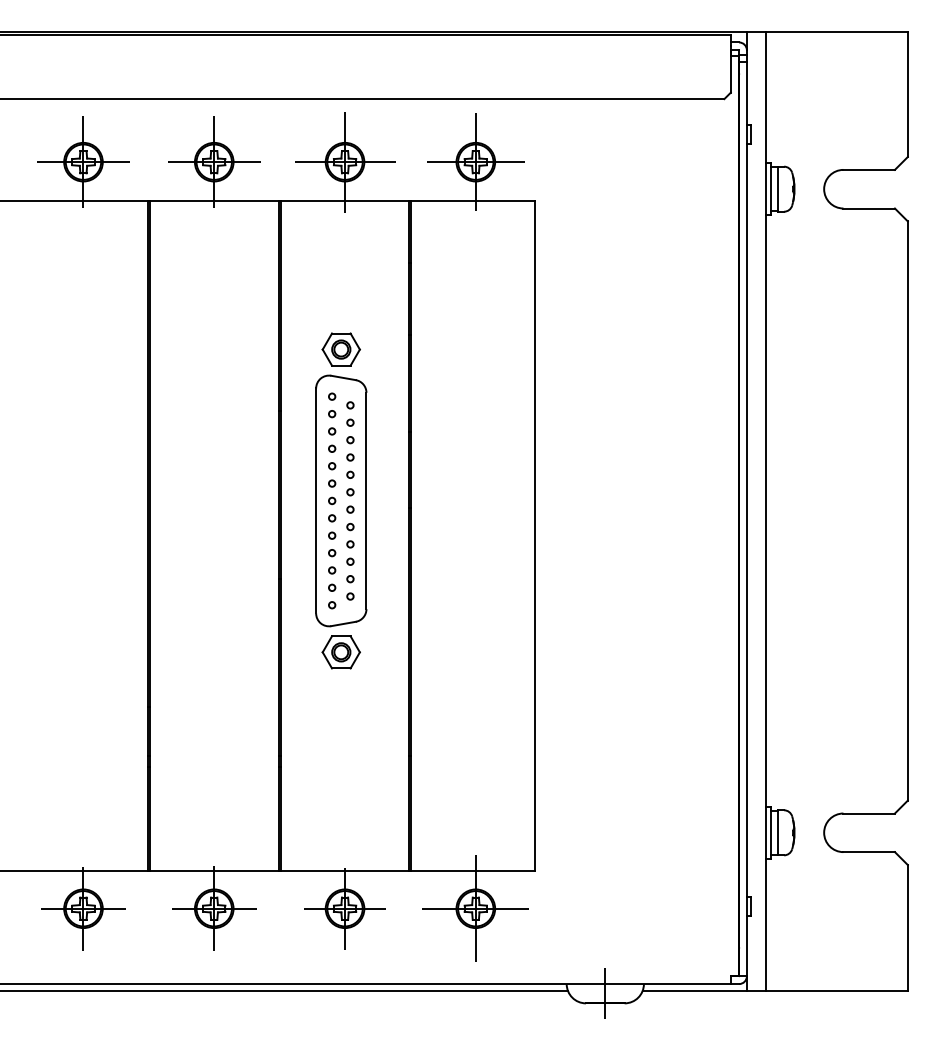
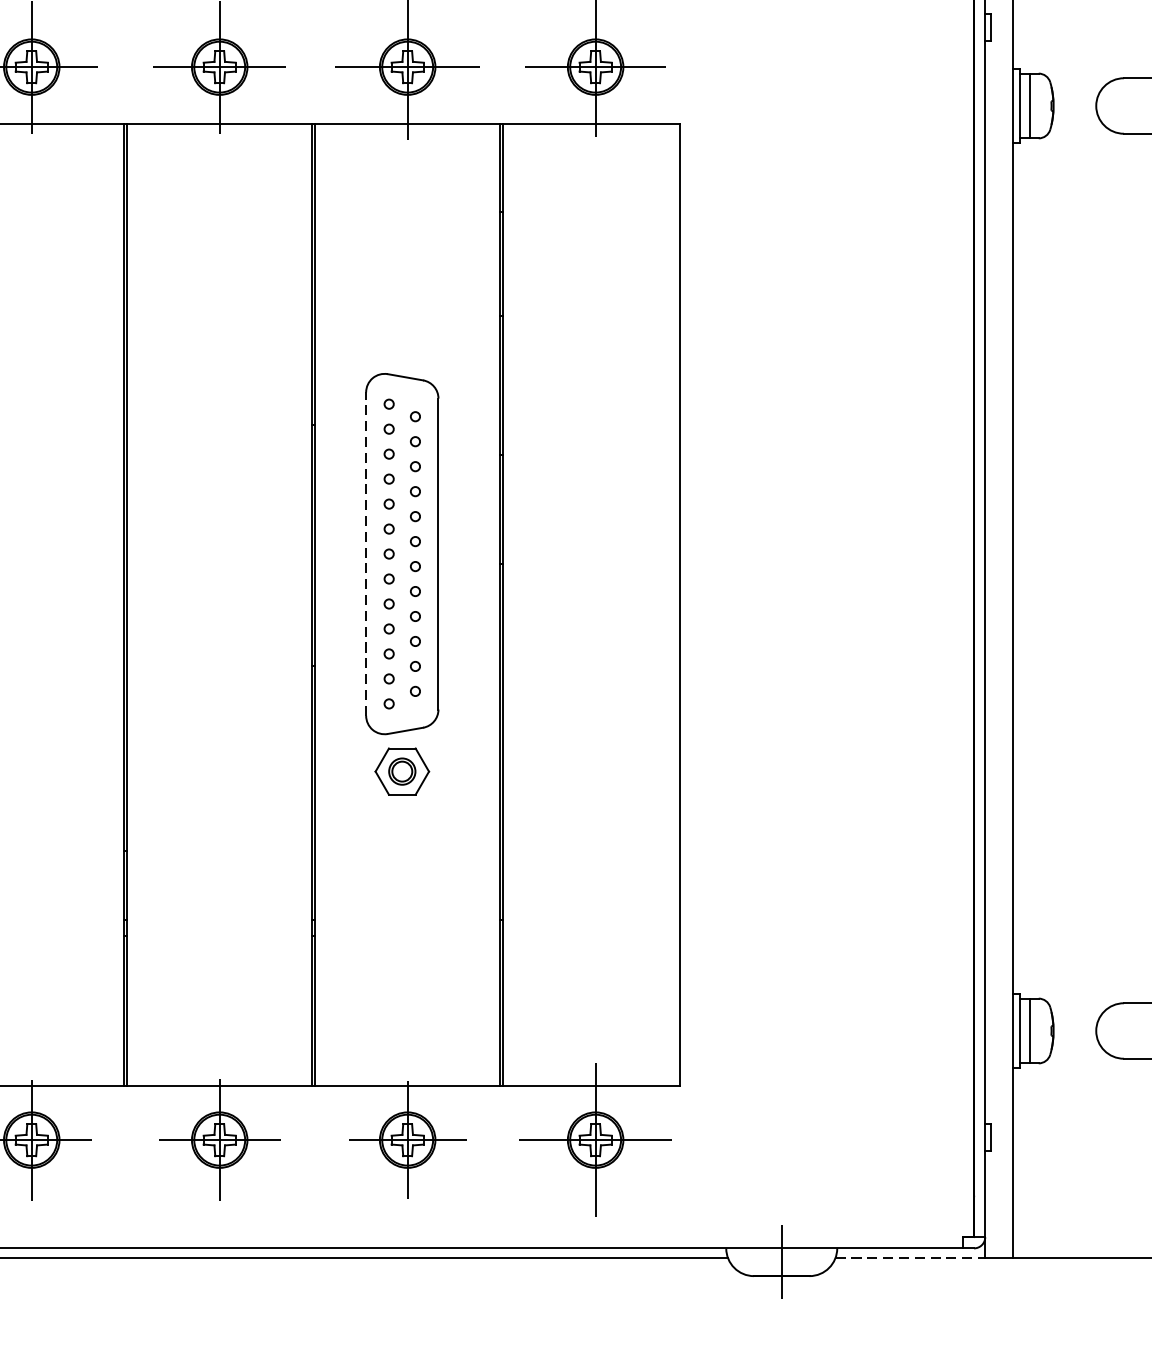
part: (340, 349) -> (401, 336), removed
line: (316, 500) -> (366, 553), solid -> dashed
line: (695, 990) -> (911, 1257), solid -> dashed

